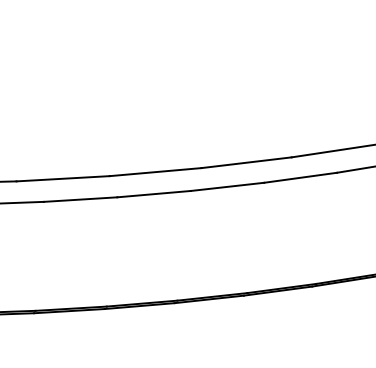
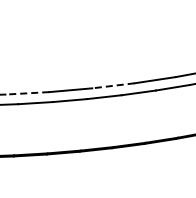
line: (244, 162) -> (112, 85), solid -> dashed
line: (63, 179) -> (27, 93), solid -> dashed

